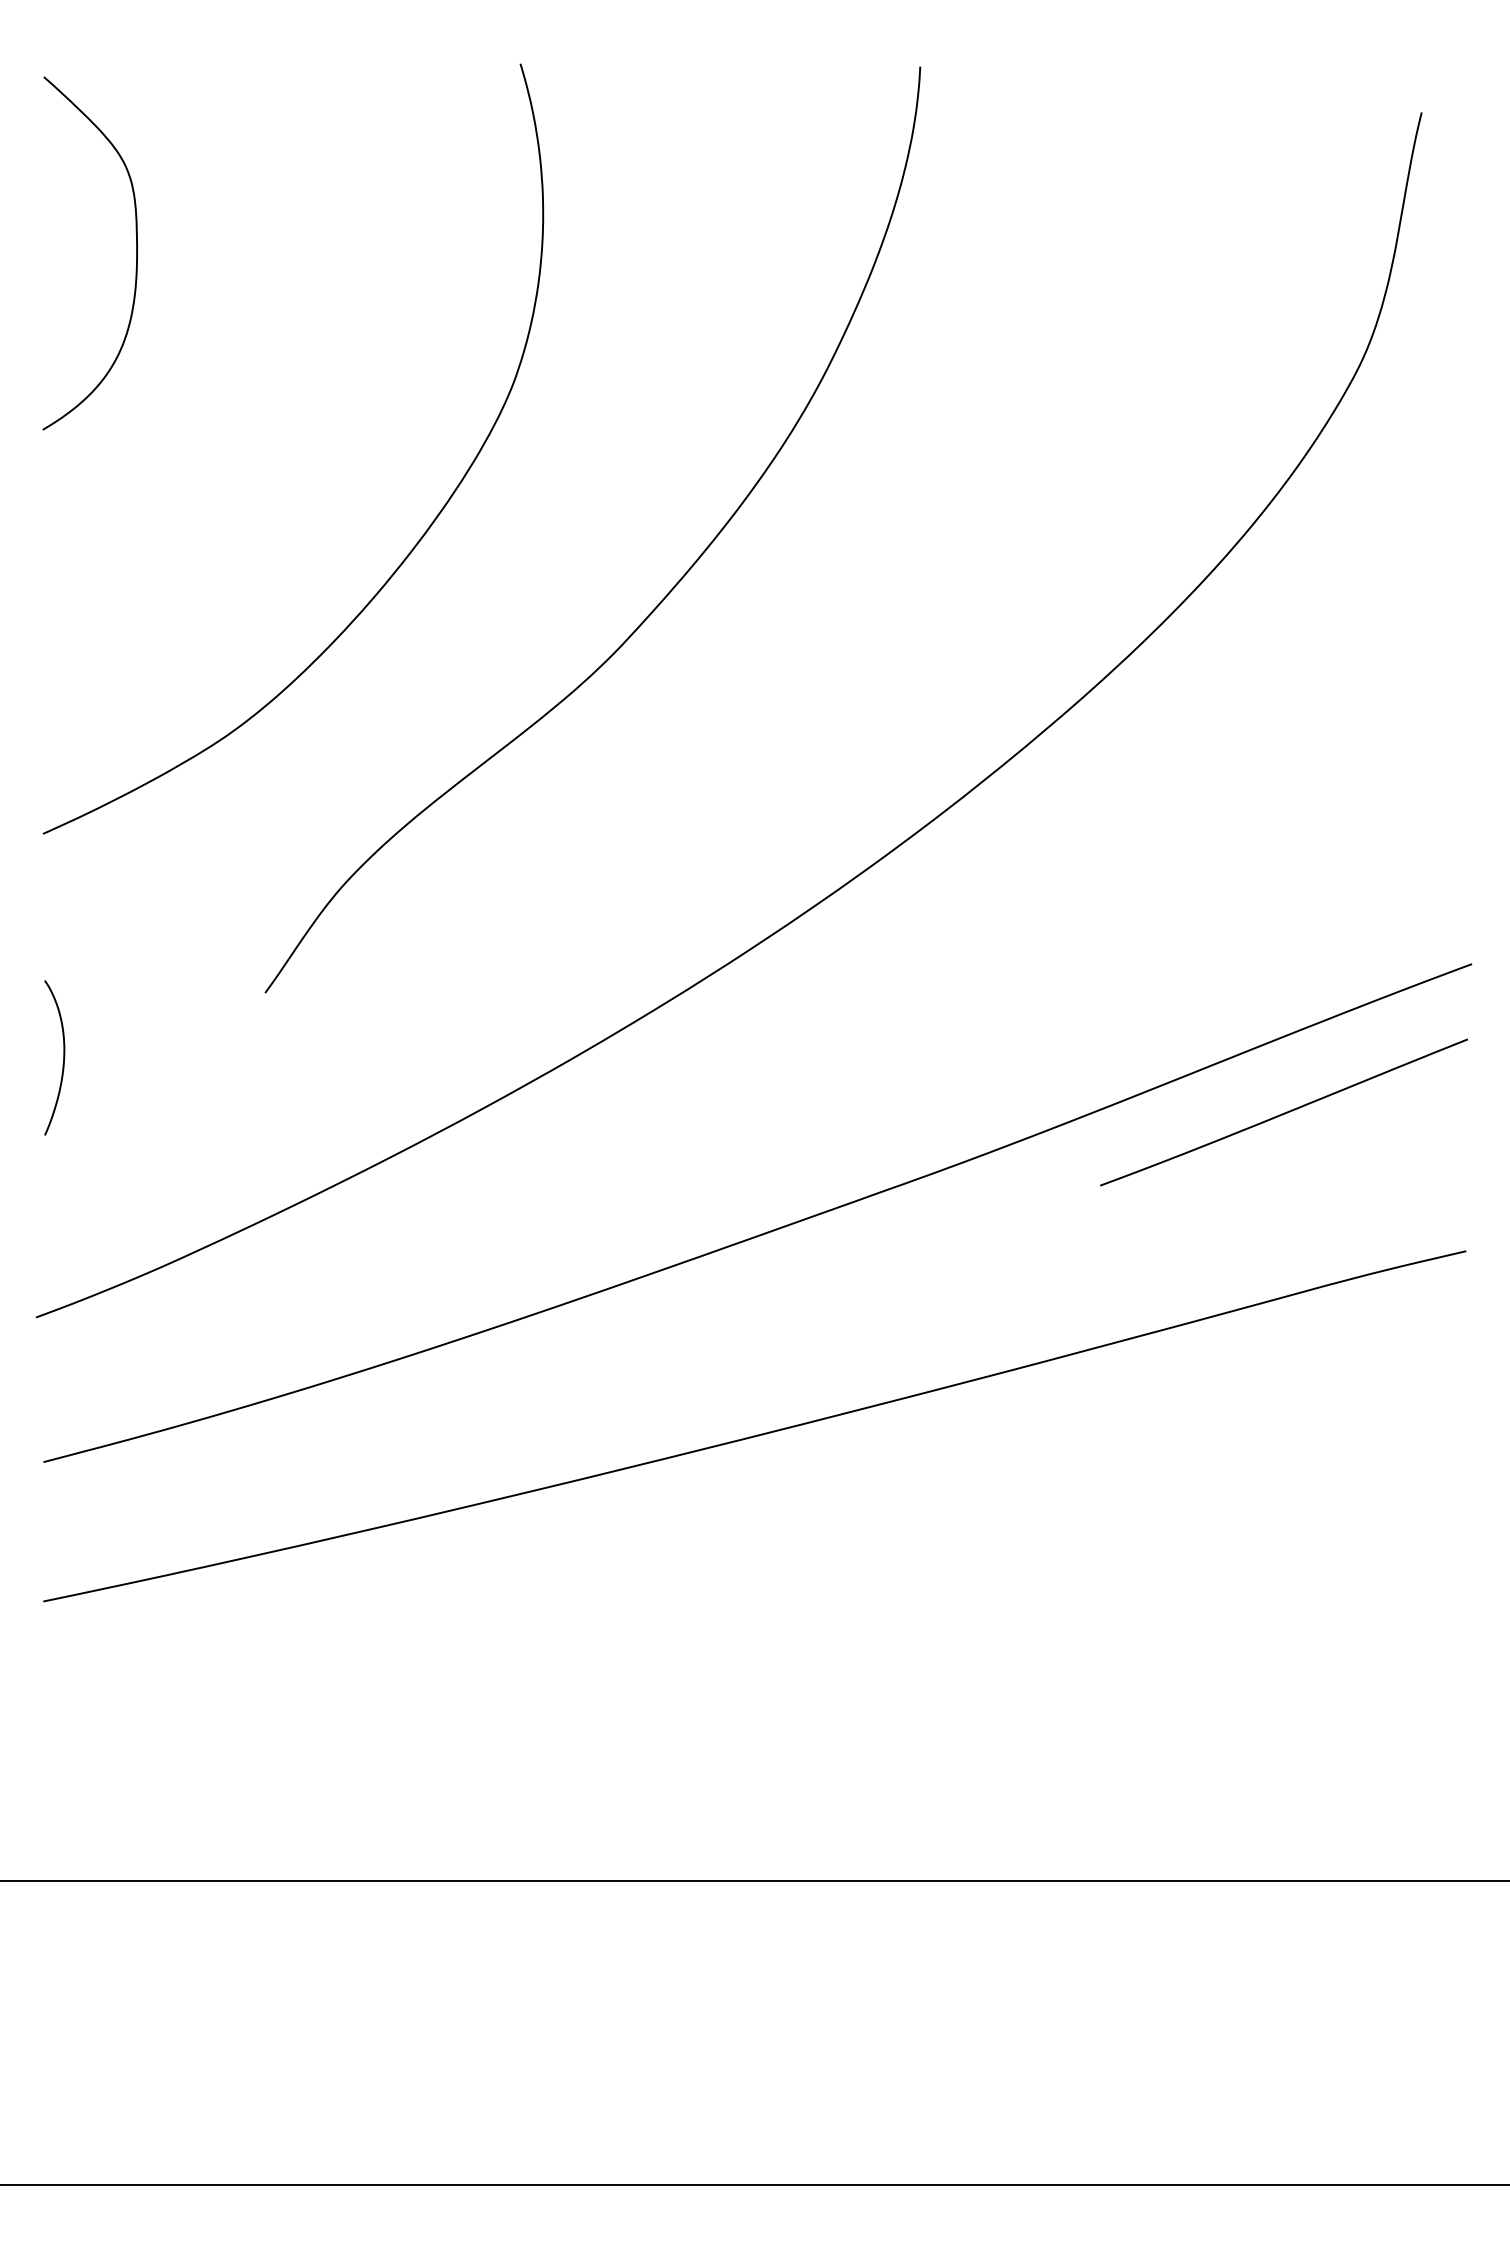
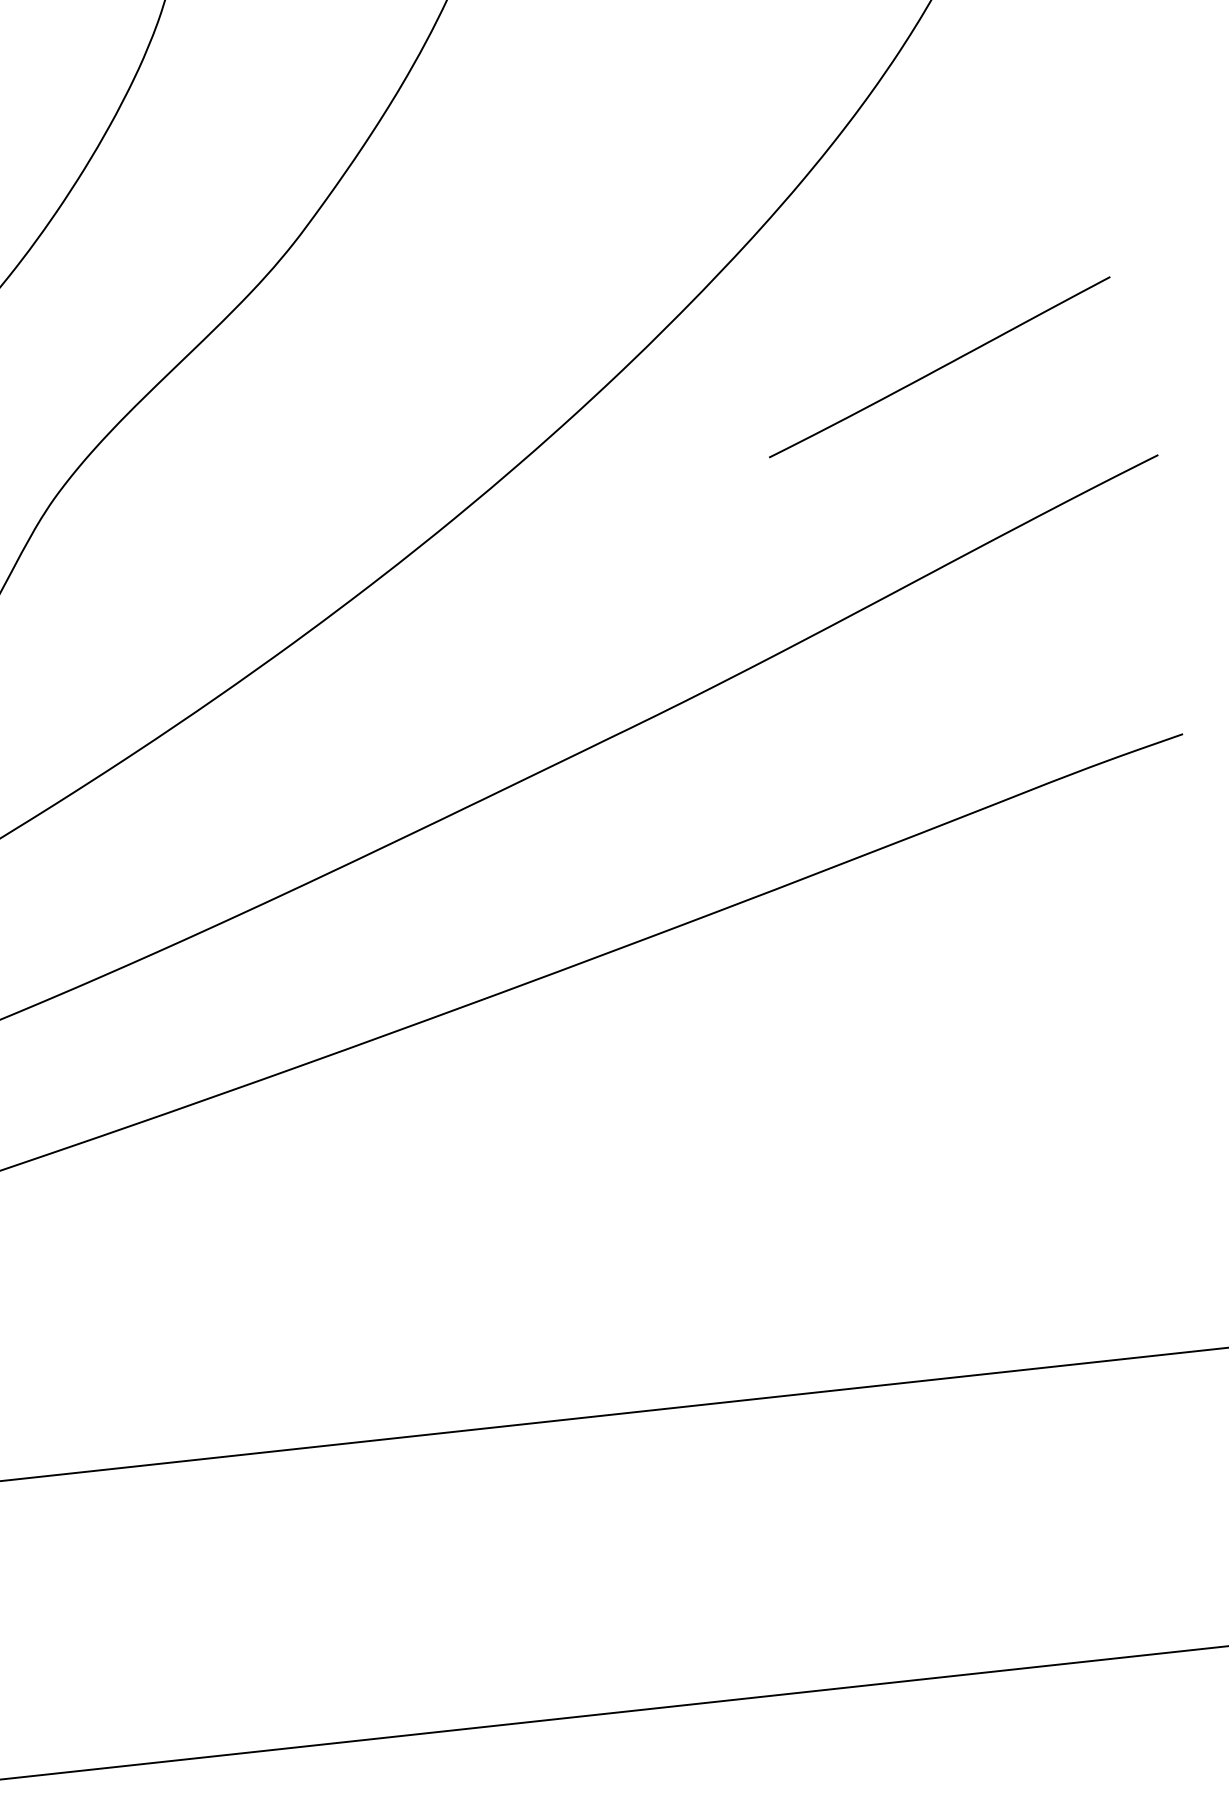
curve: (1284, 1112) -> (940, 367), moved

